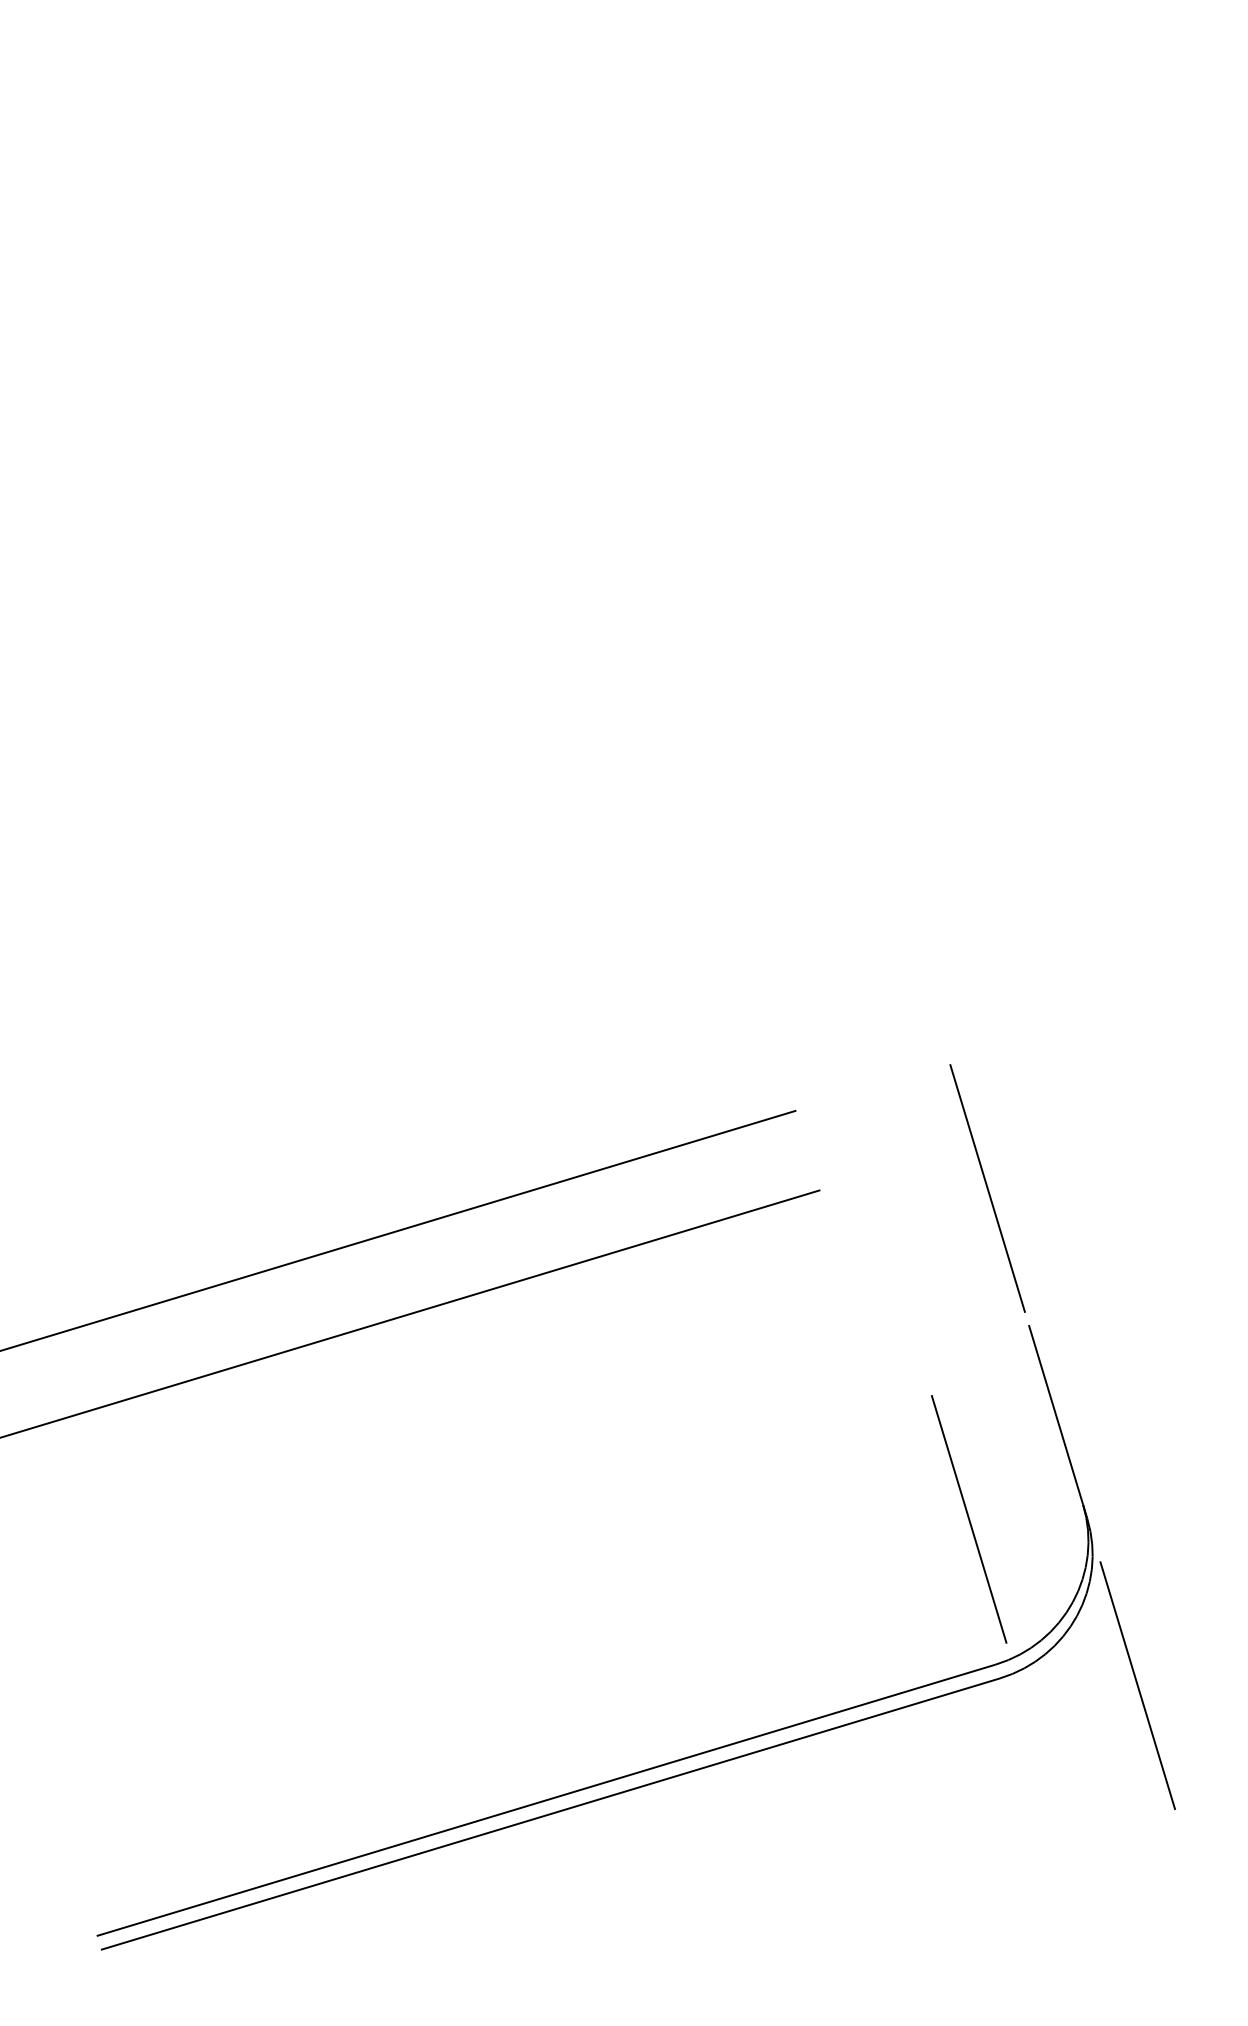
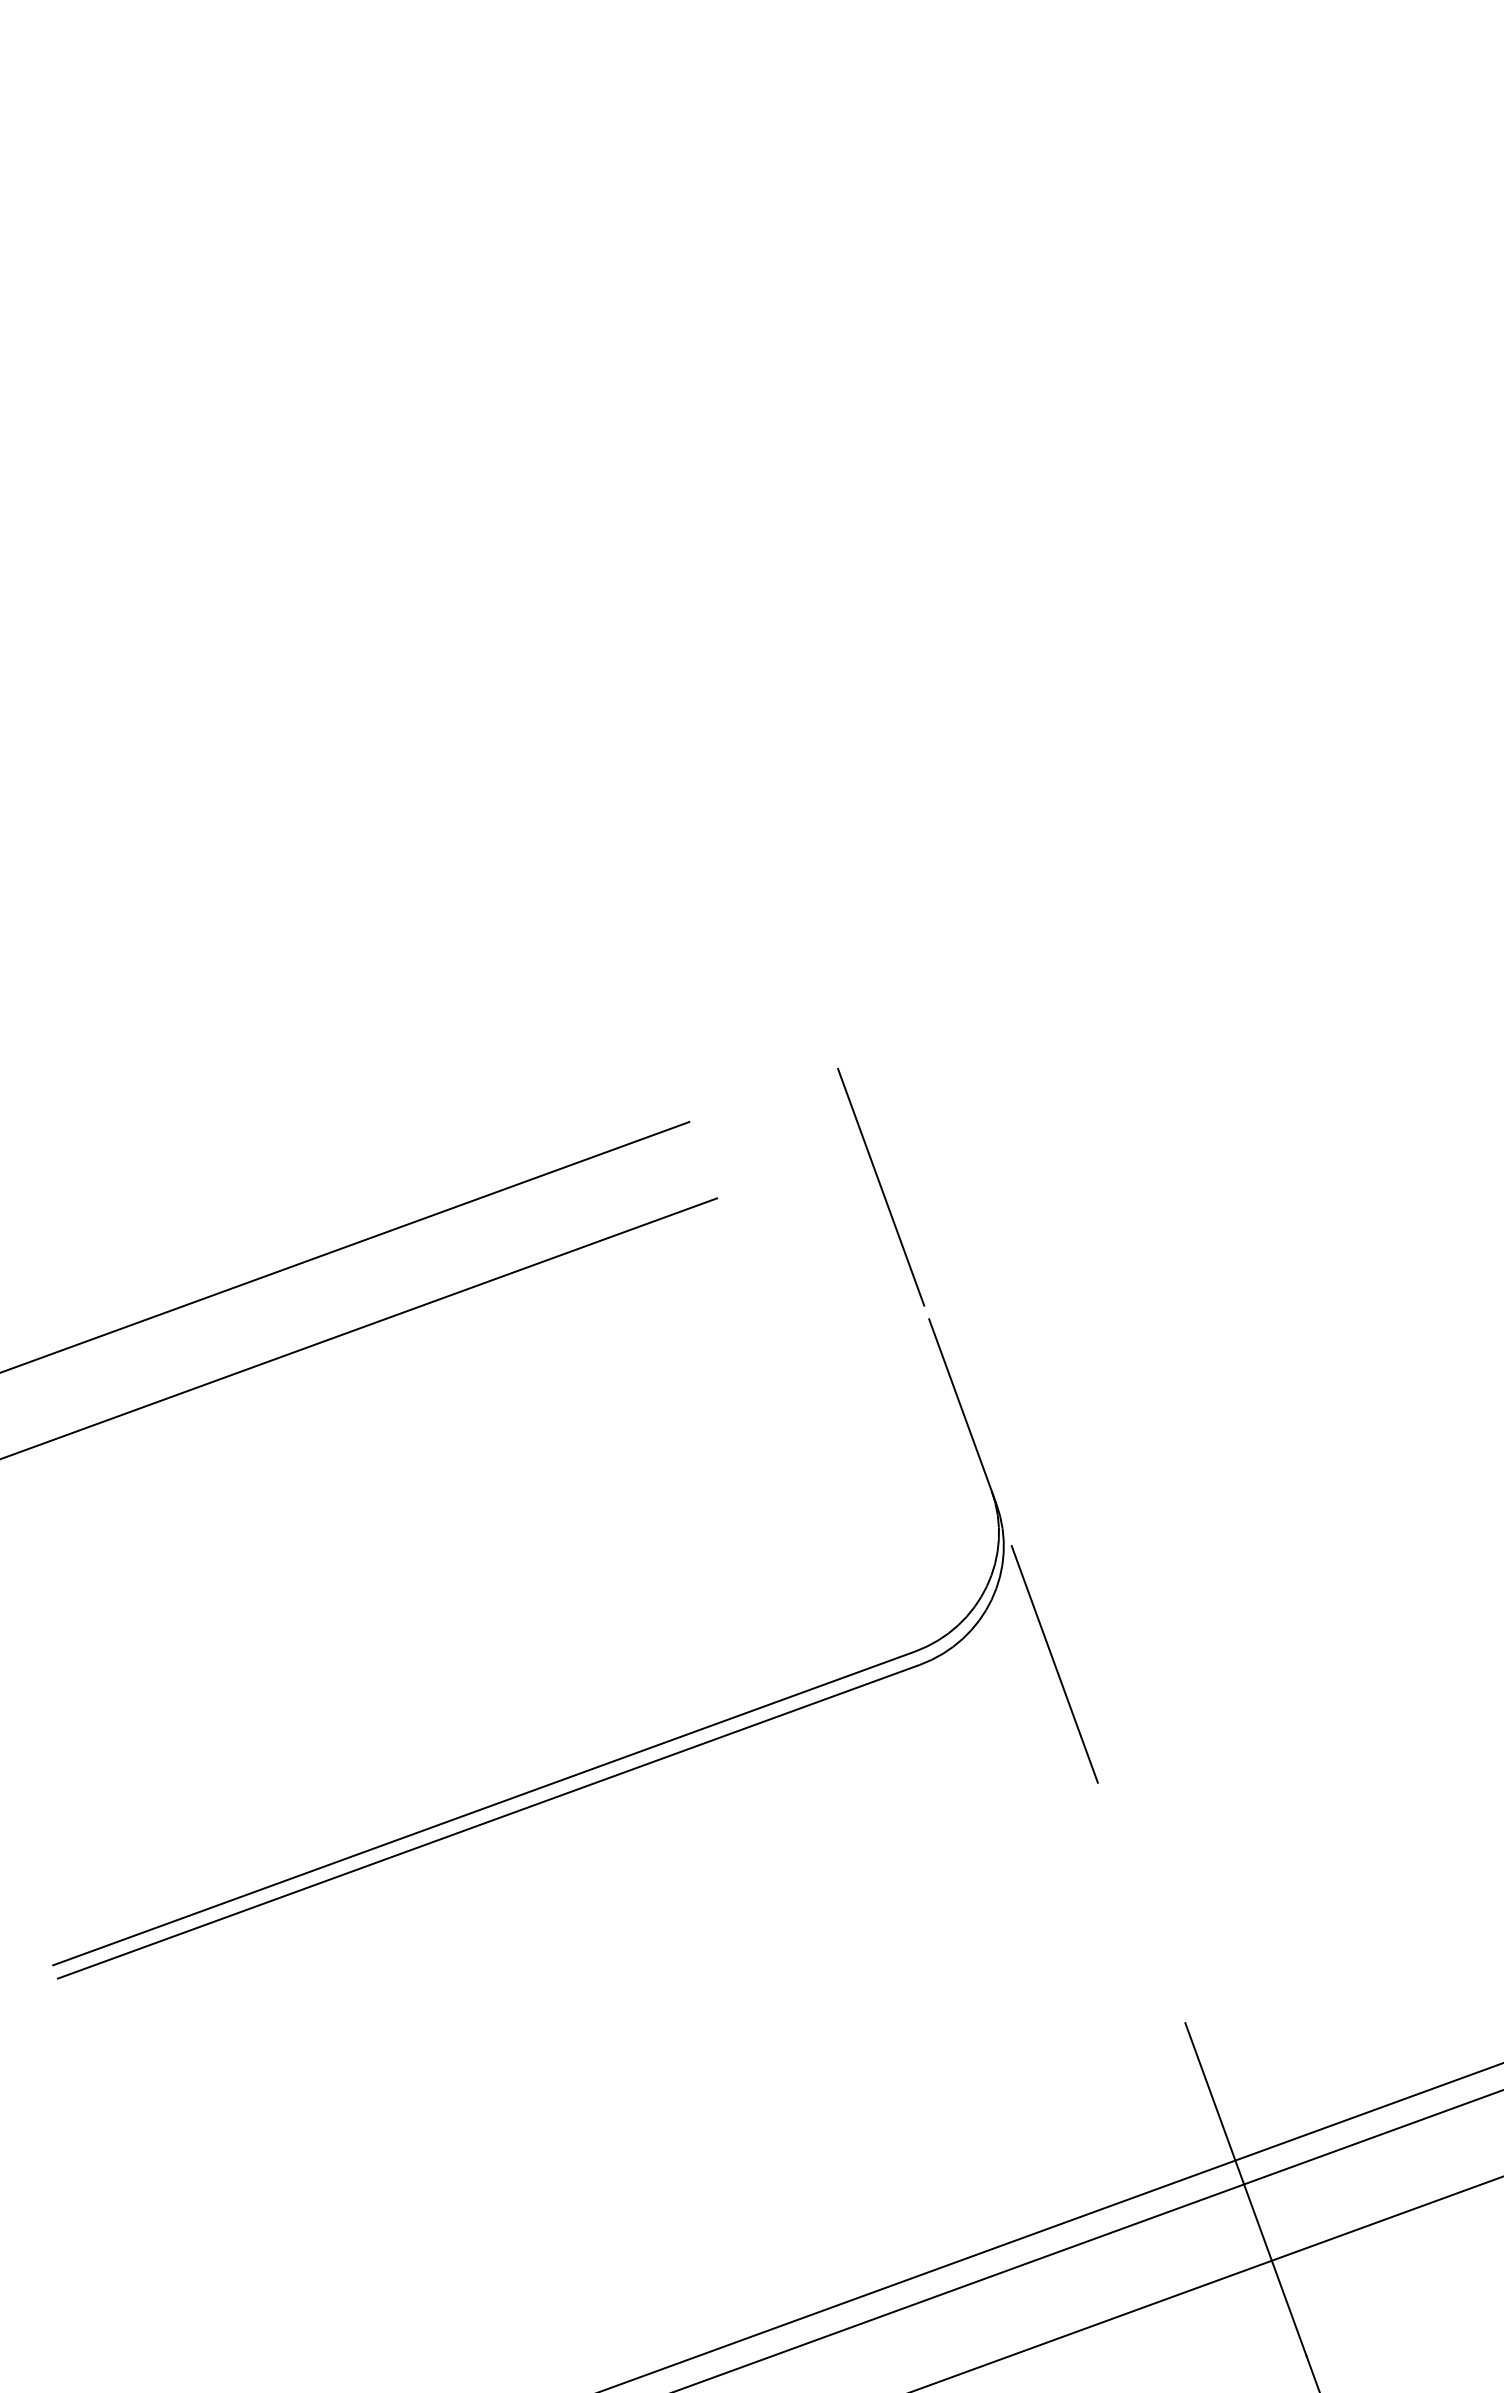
line: (969, 1518) -> (881, 1510), removed

